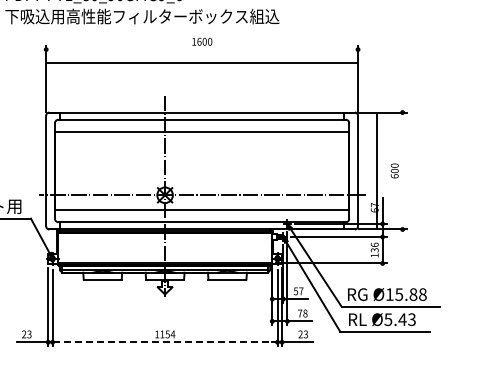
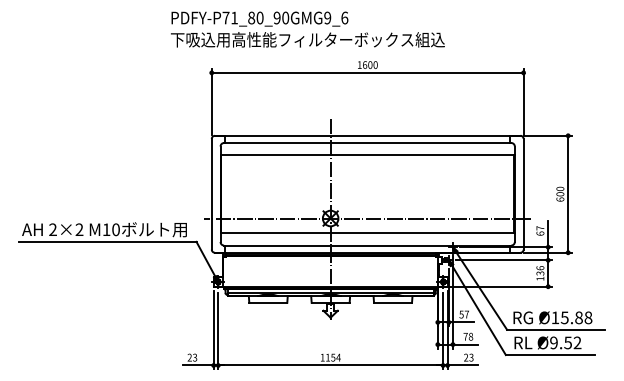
line: (201, 62) -> (367, 72), moved
line: (376, 170) -> (568, 193), moved
text: (399, 319) -> (565, 342), Ø5.43 -> Ø9.52
line: (165, 342) -> (331, 365), dashed -> solid

